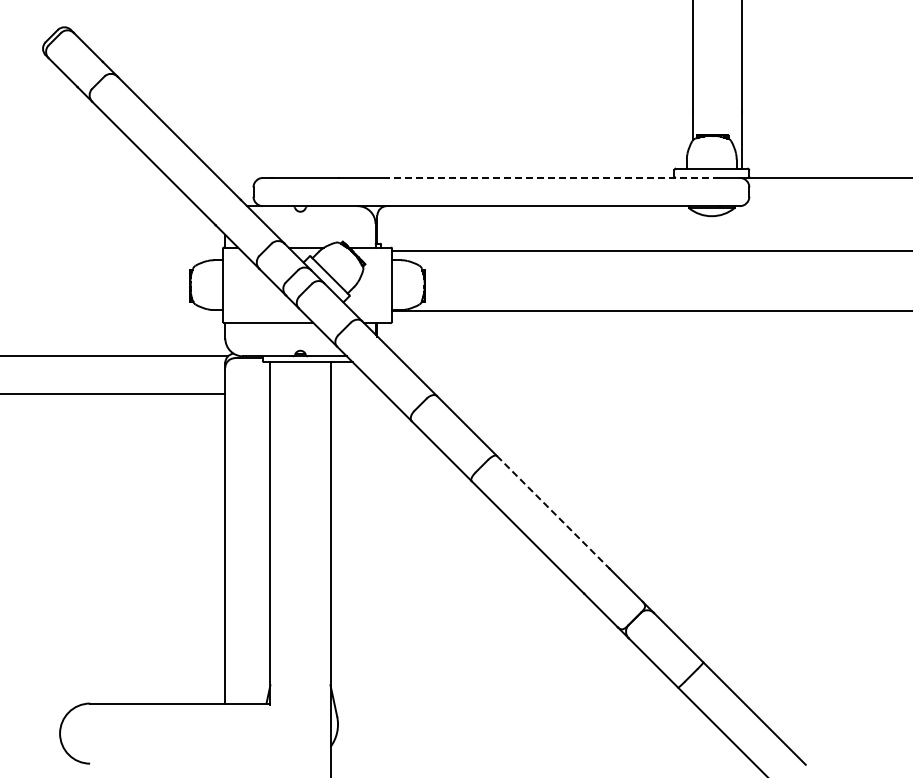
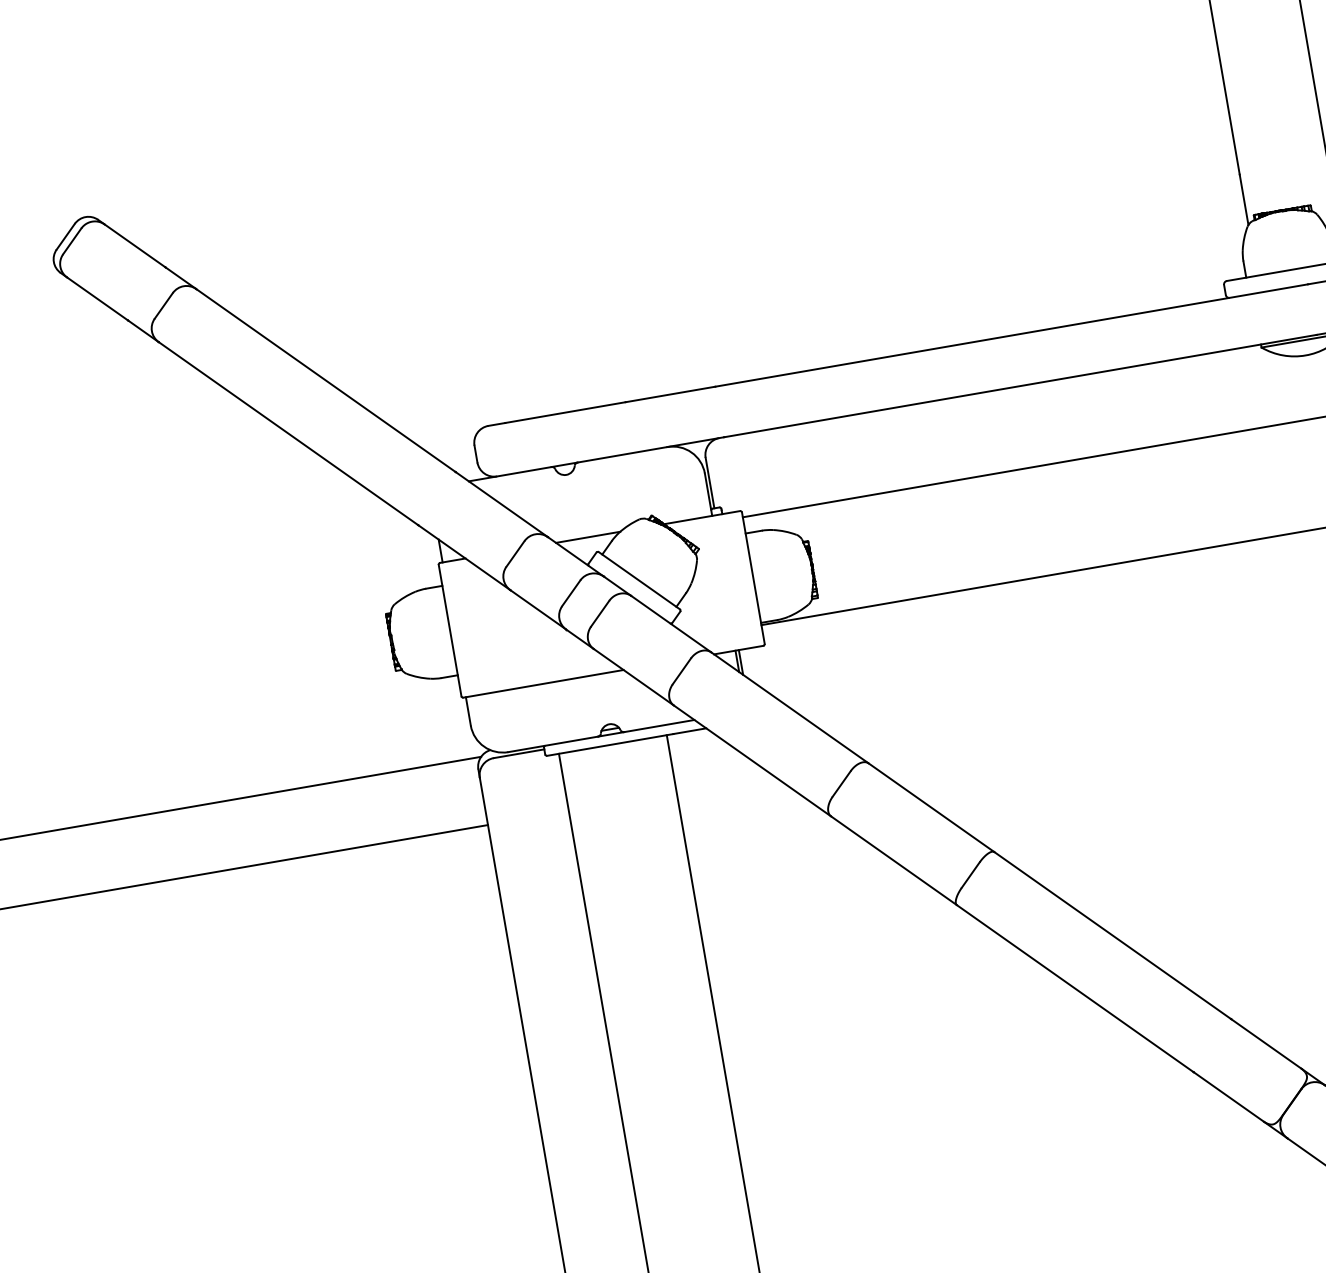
line: (554, 177) -> (1011, 334), dashed -> solid
line: (553, 512) -> (1113, 936), dashed -> solid

